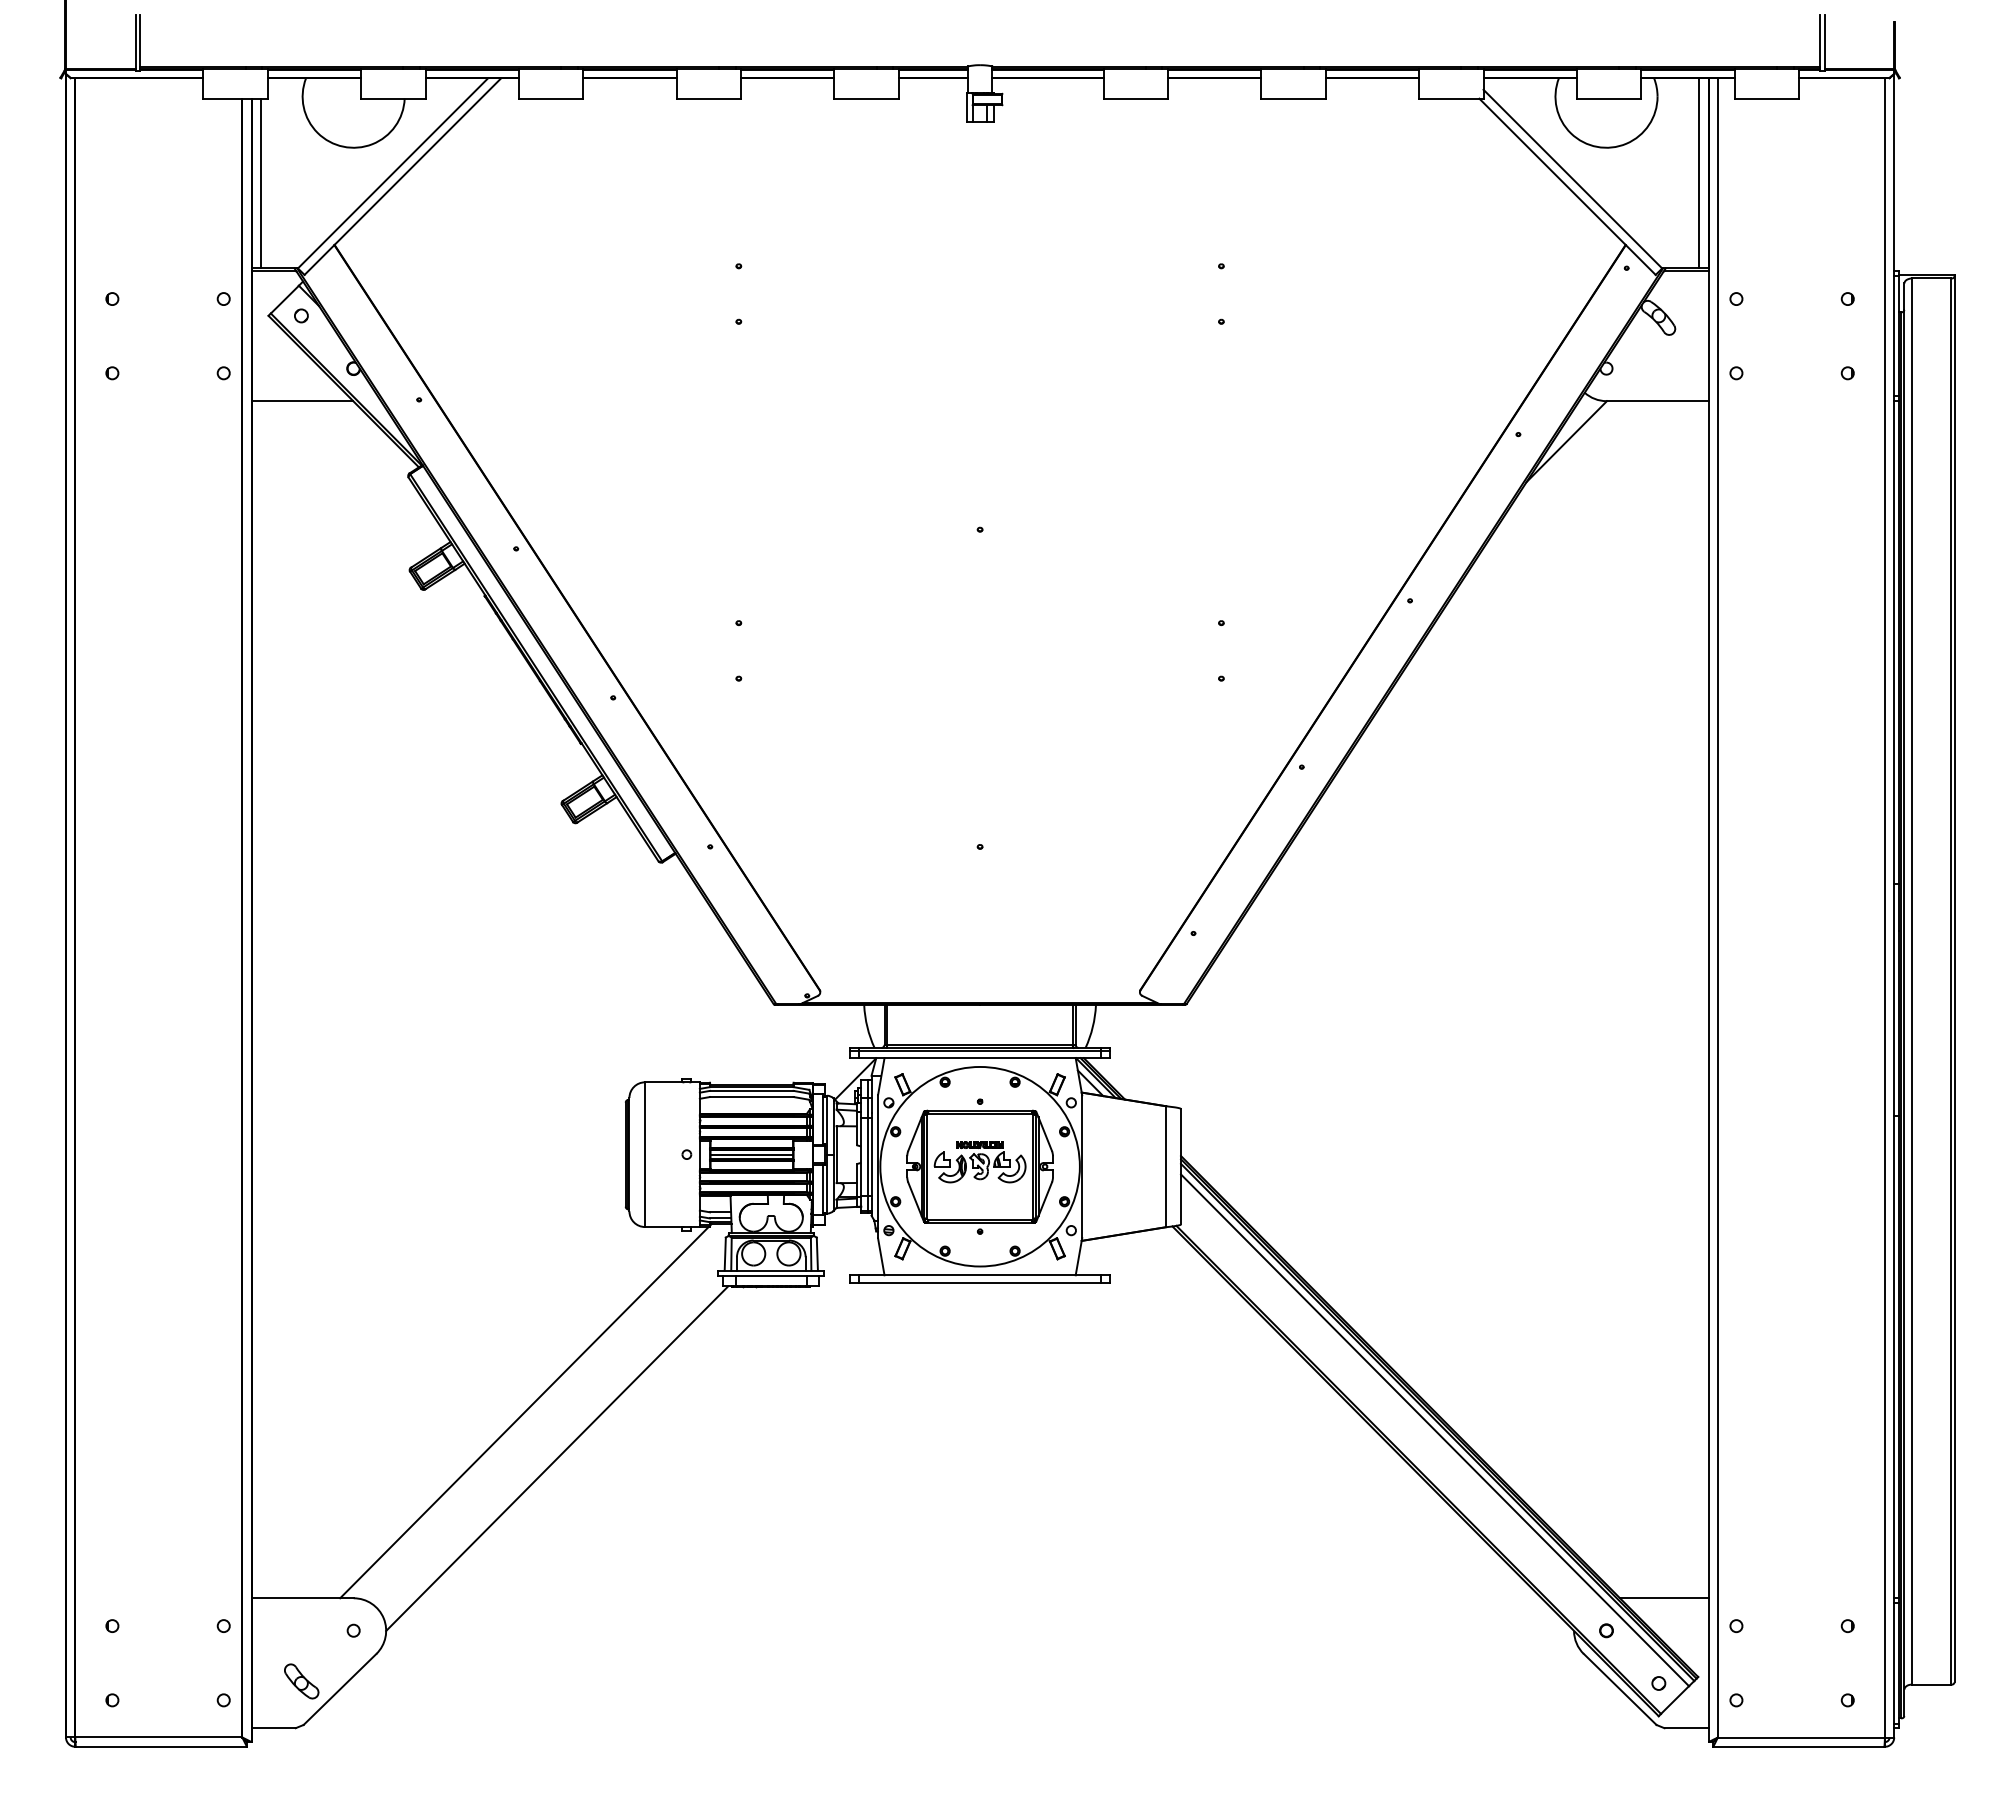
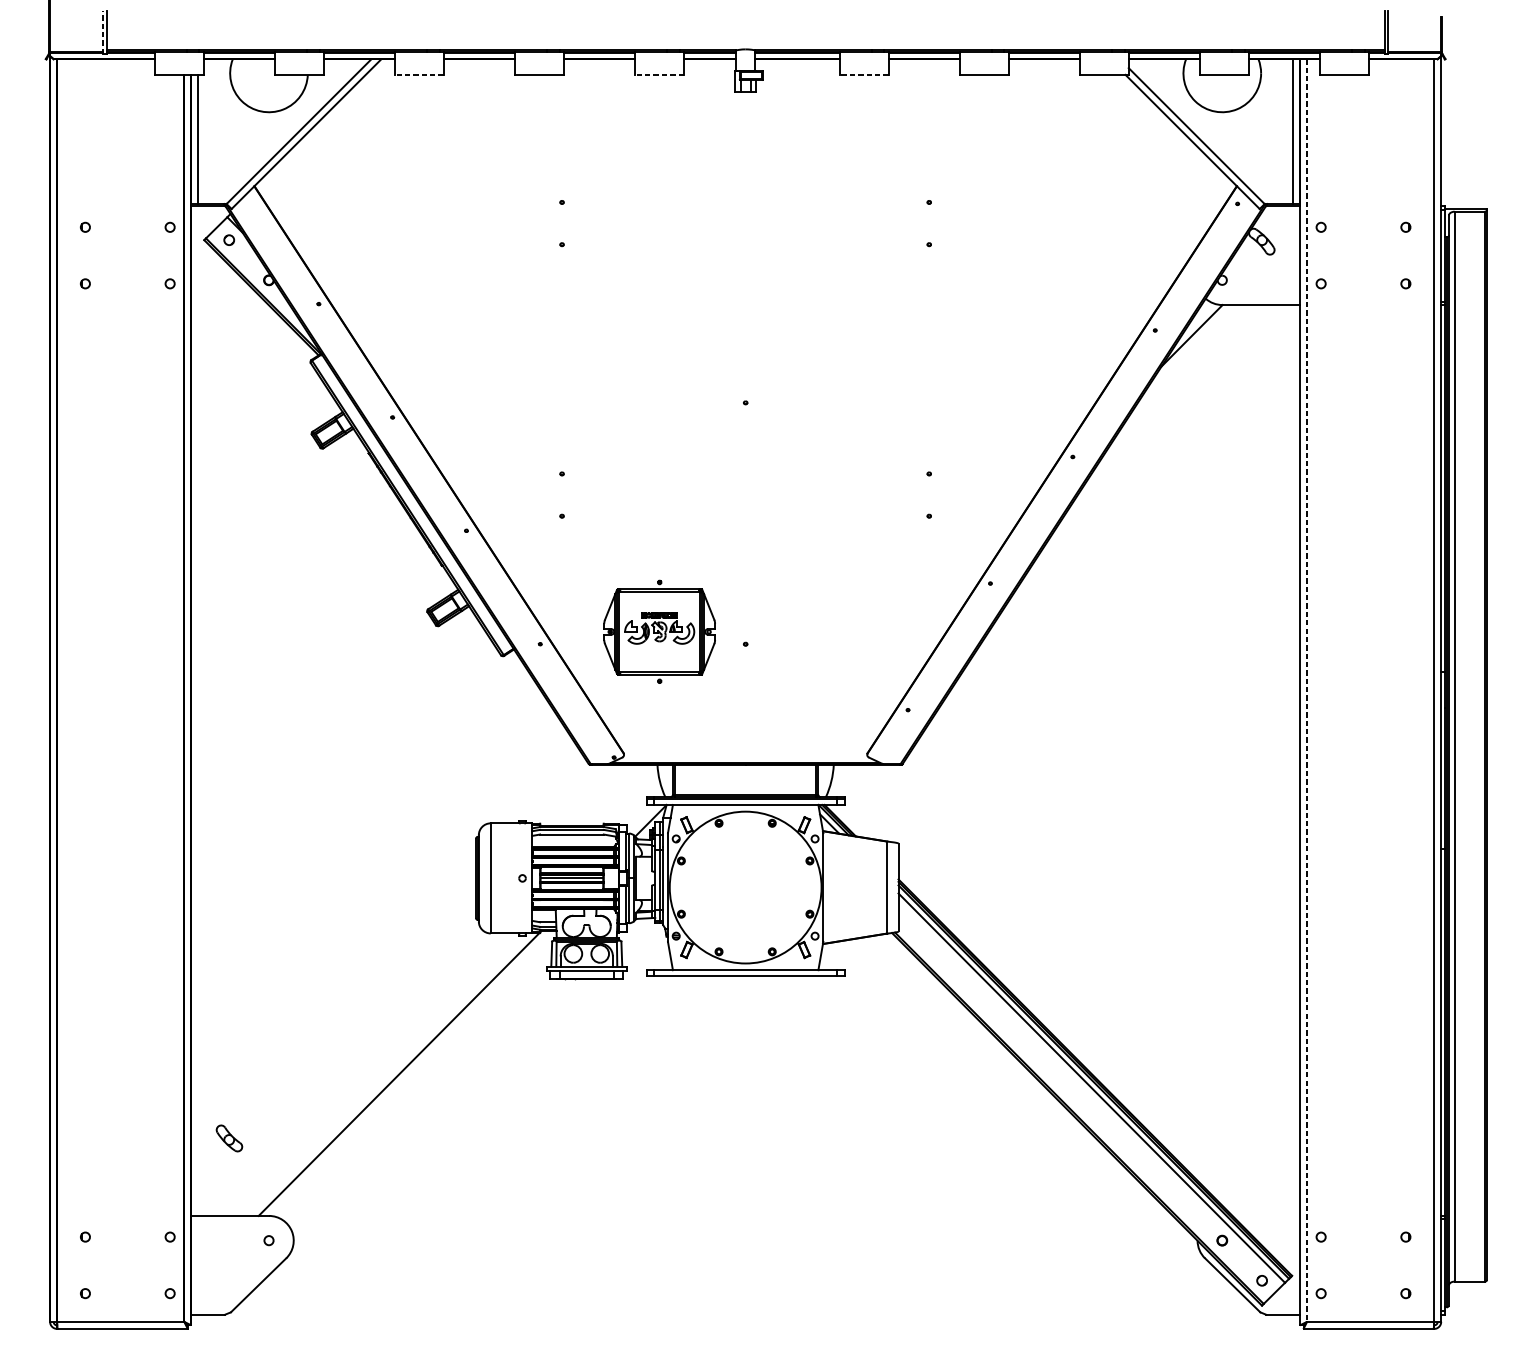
line: (135, 42) -> (102, 32), solid -> dashed
line: (550, 98) -> (418, 74), solid -> dashed
line: (866, 98) -> (659, 74), solid -> dashed
line: (1135, 98) -> (863, 74), solid -> dashed
line: (302, 401) -> (230, 305), removed
line: (1717, 907) -> (1306, 690), solid -> dashed
part: (979, 1166) -> (659, 631), moved
line: (557, 1458) -> (424, 1109), removed
line: (1664, 1598) -> (1266, 1216), removed
part: (301, 1681) -> (229, 1138), moved

